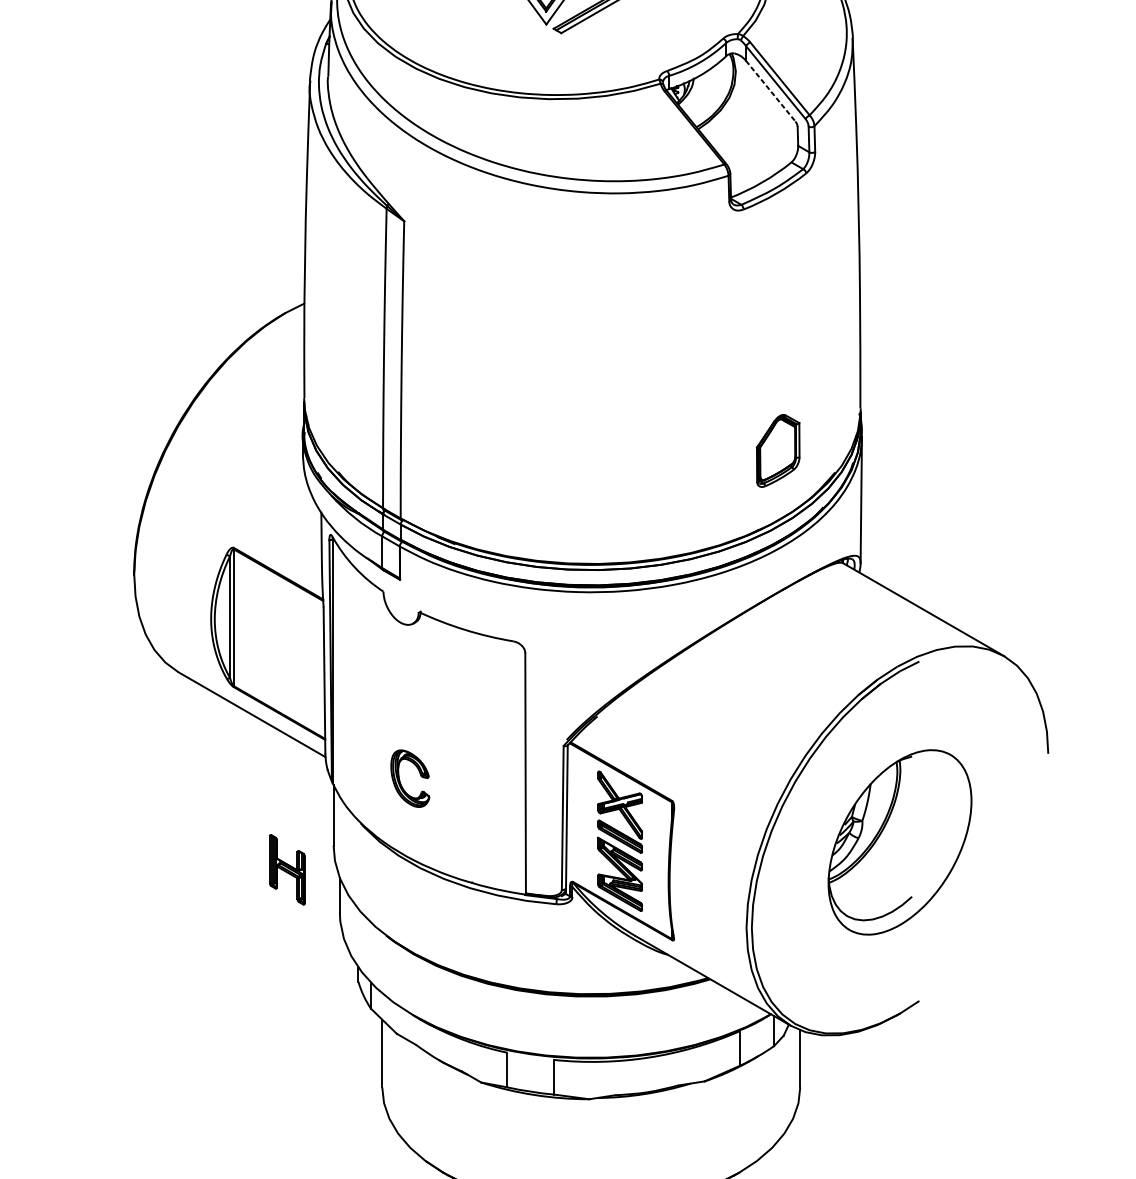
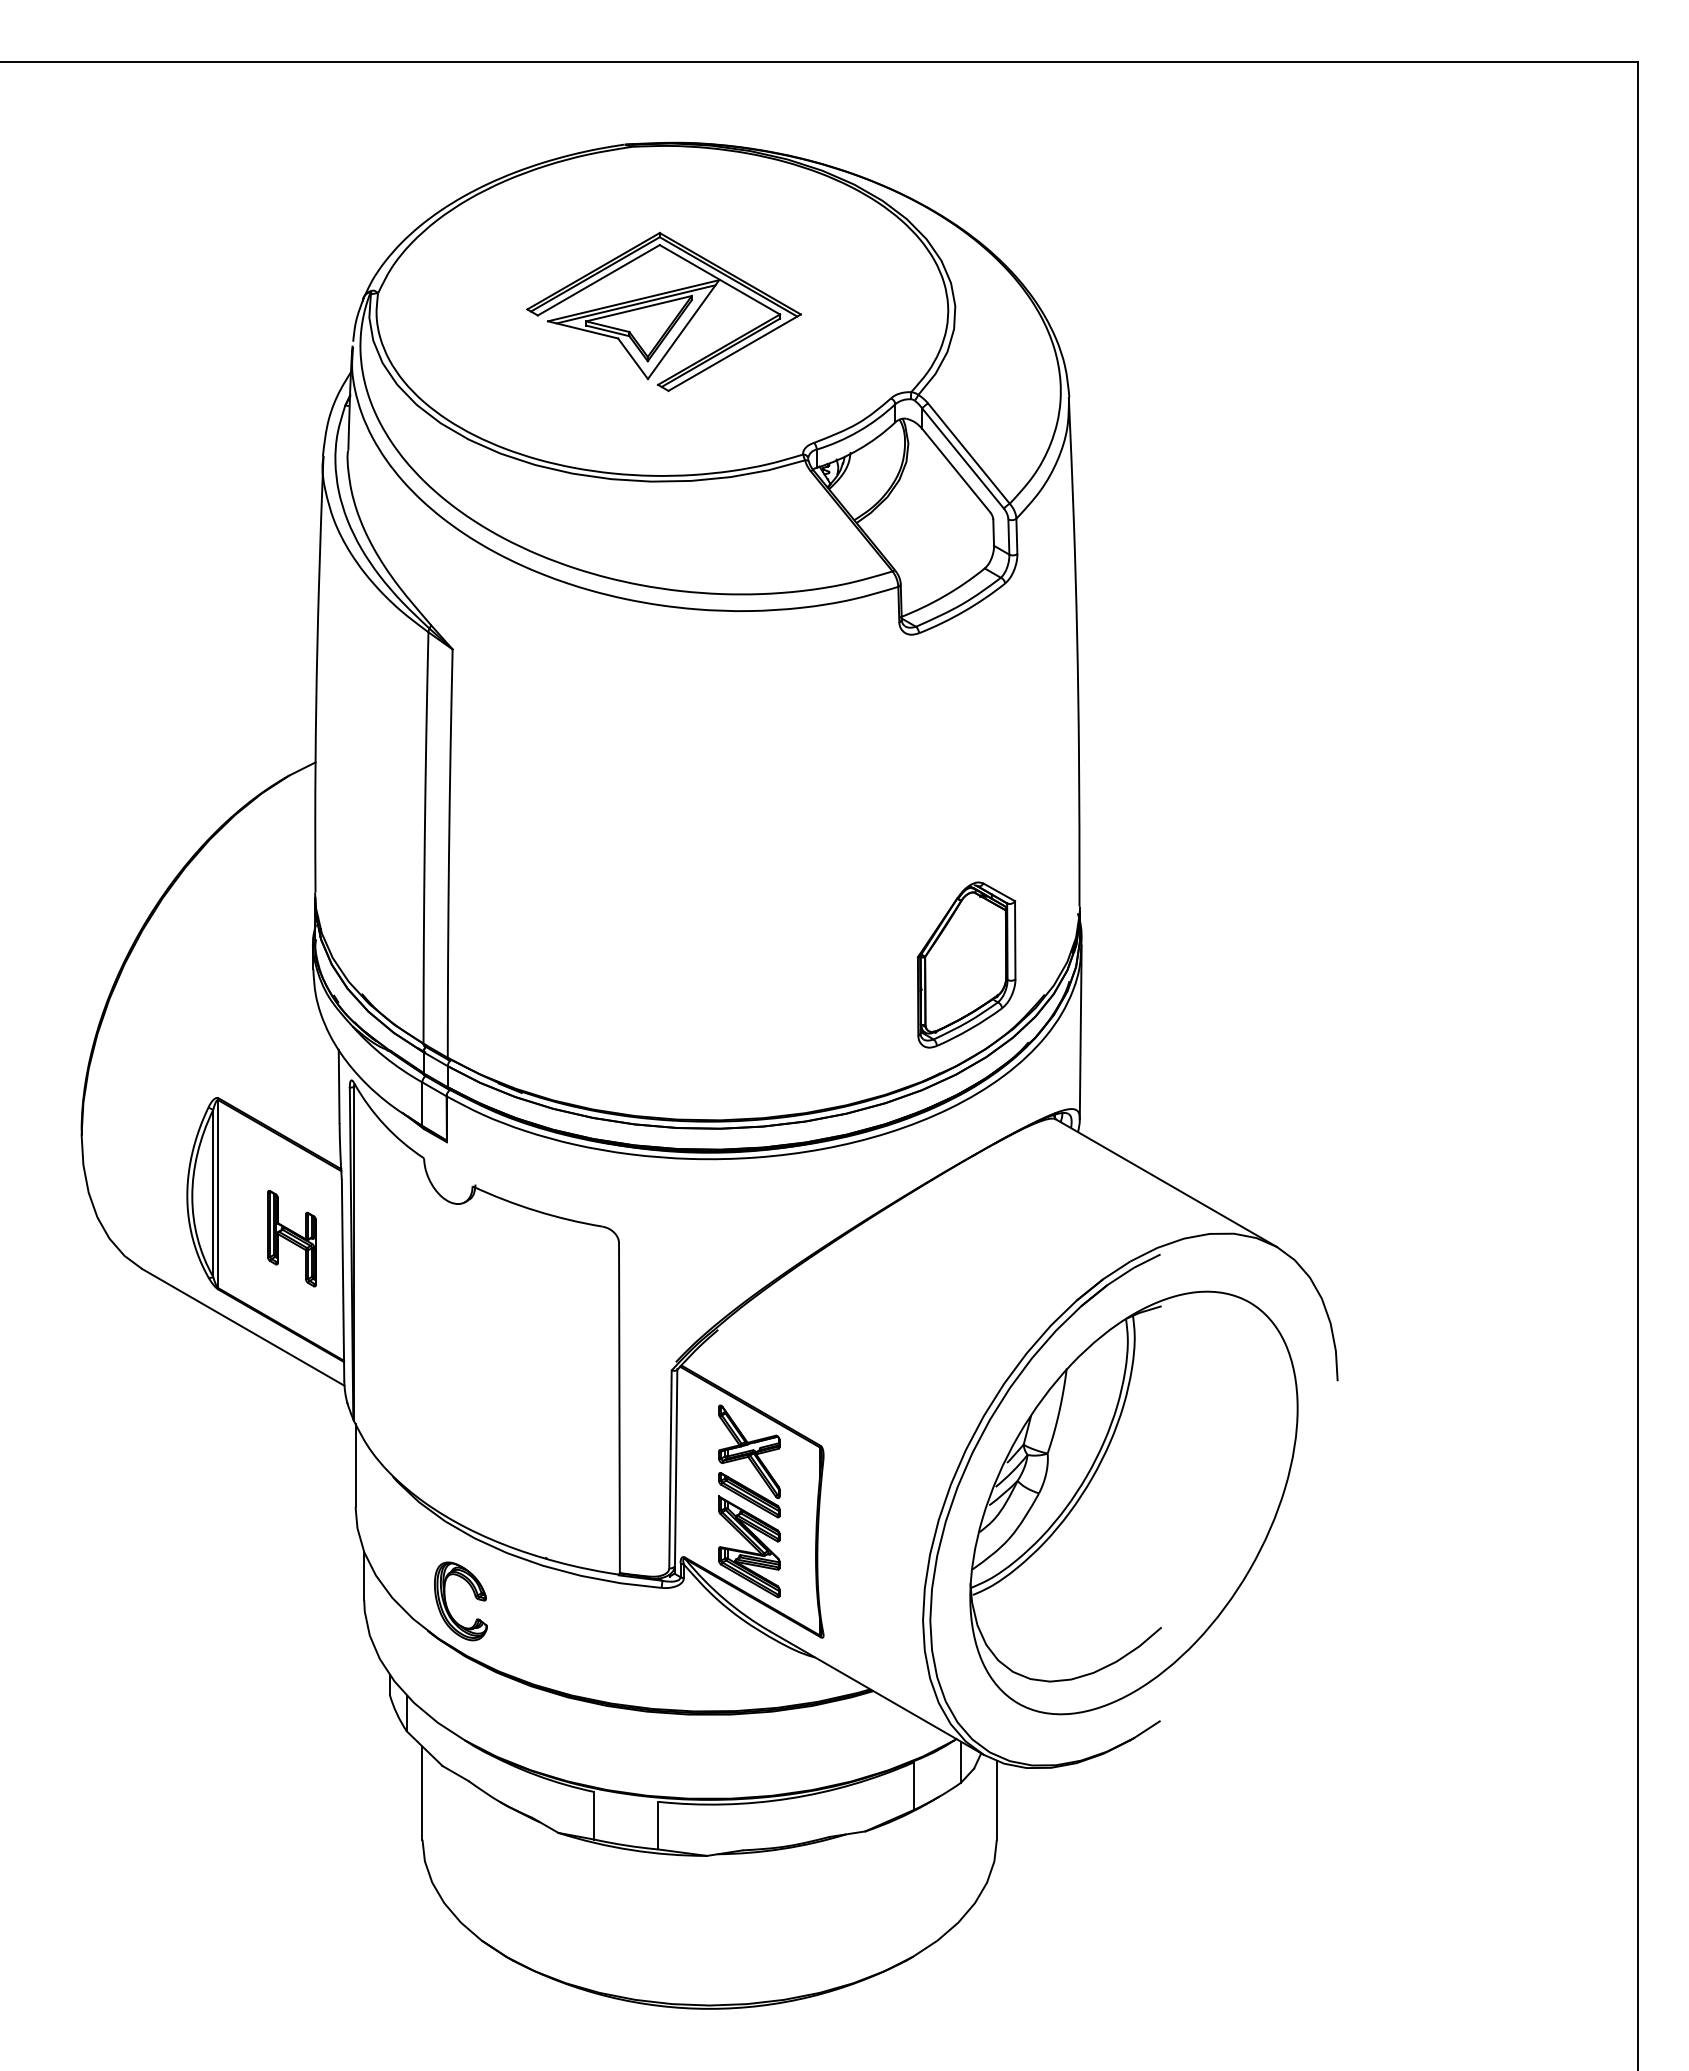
line: (770, 91) -> (956, 470), dashed -> solid
part: (778, 450) -> (966, 964), size x1.67
part: (400, 781) -> (447, 1605), moved
part: (899, 842) -> (1133, 1502), size x1.67
part: (286, 869) -> (291, 1238), moved

